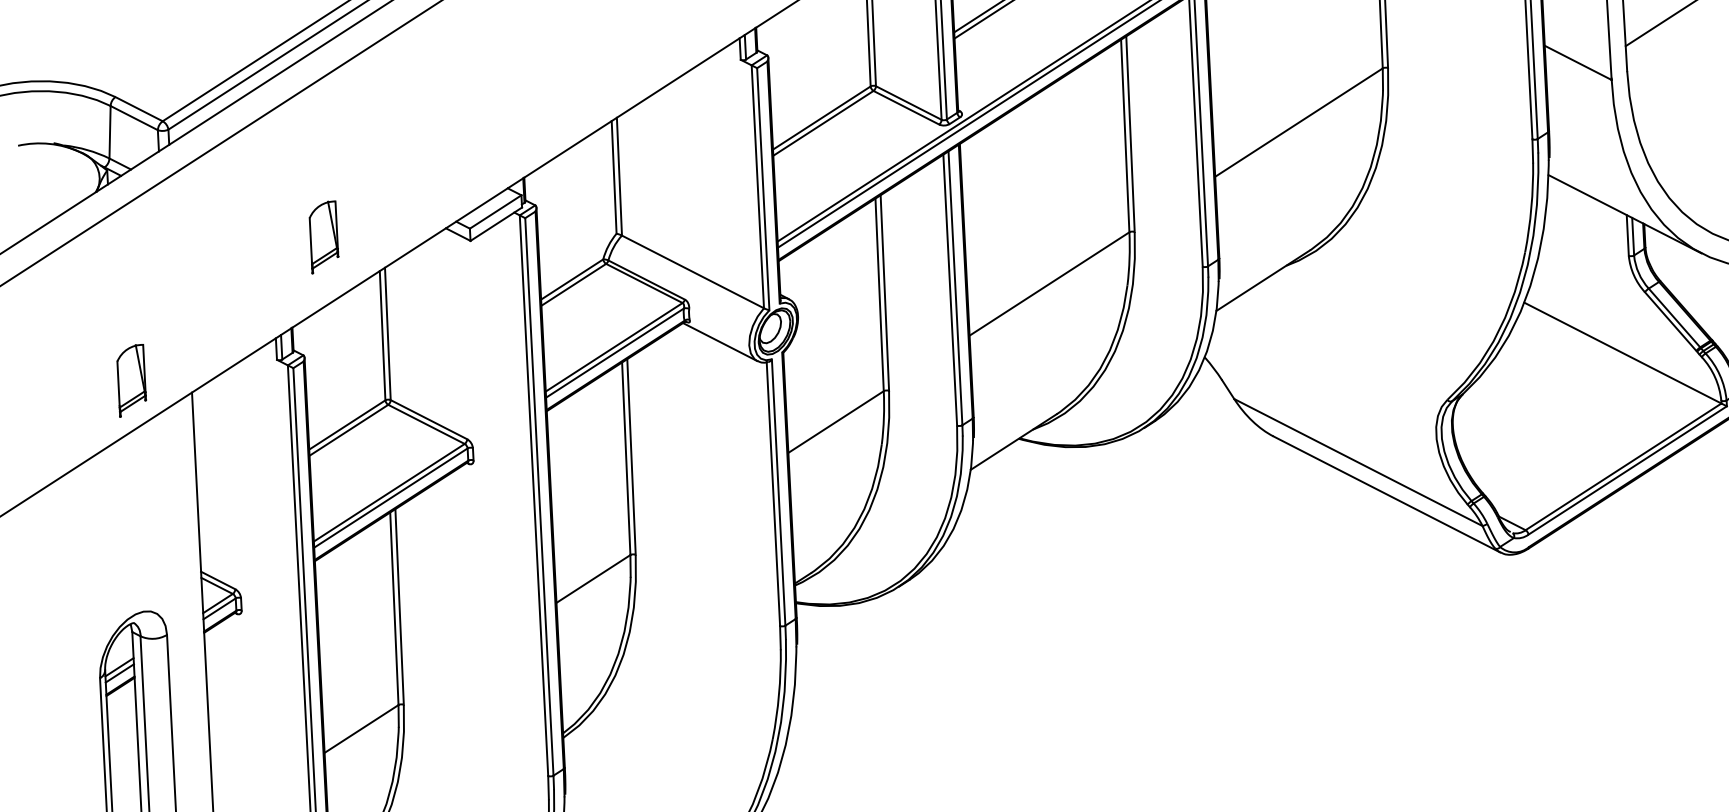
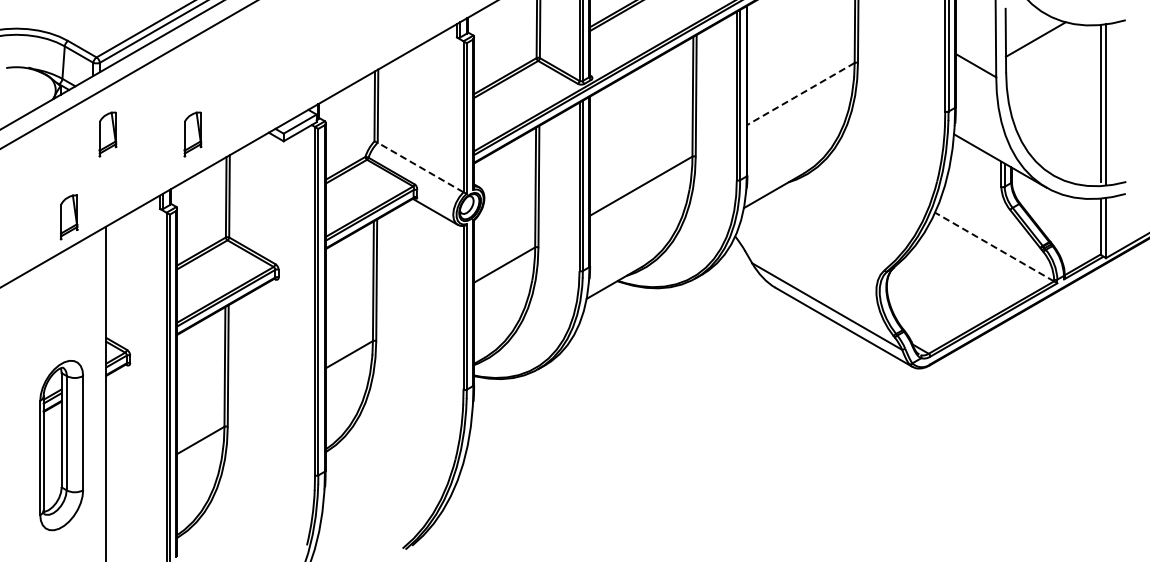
line: (1299, 121) -> (801, 93), solid -> dashed
part: (186, 244) -> (107, 134), added
line: (692, 271) -> (420, 167), solid -> dashed
line: (1622, 353) -> (994, 247), solid -> dashed

